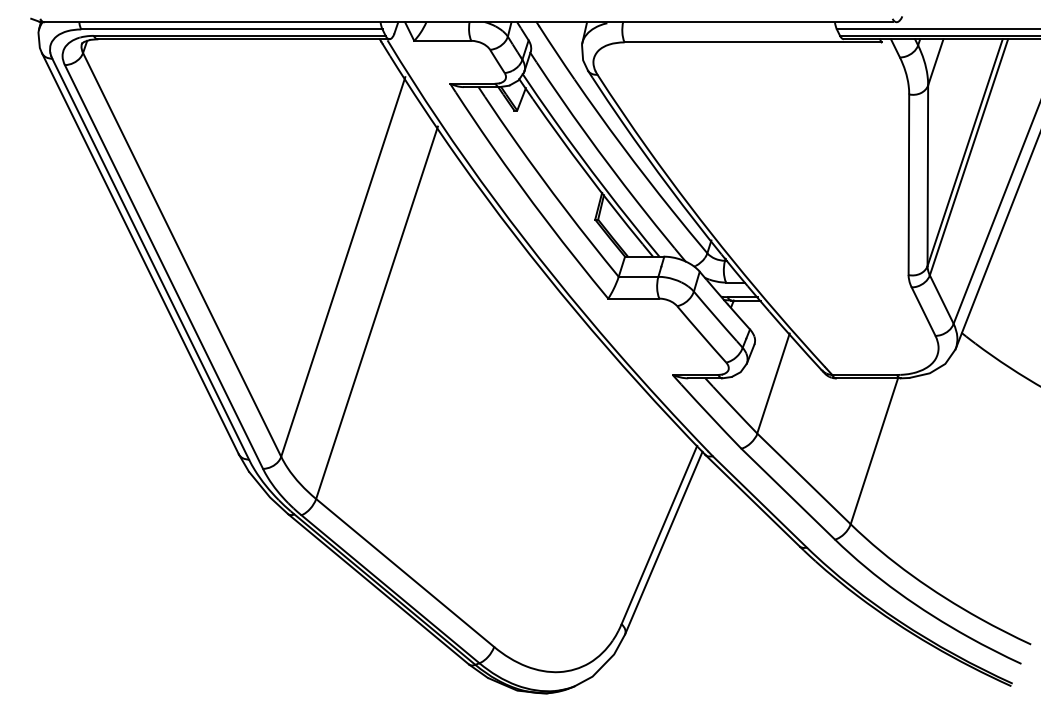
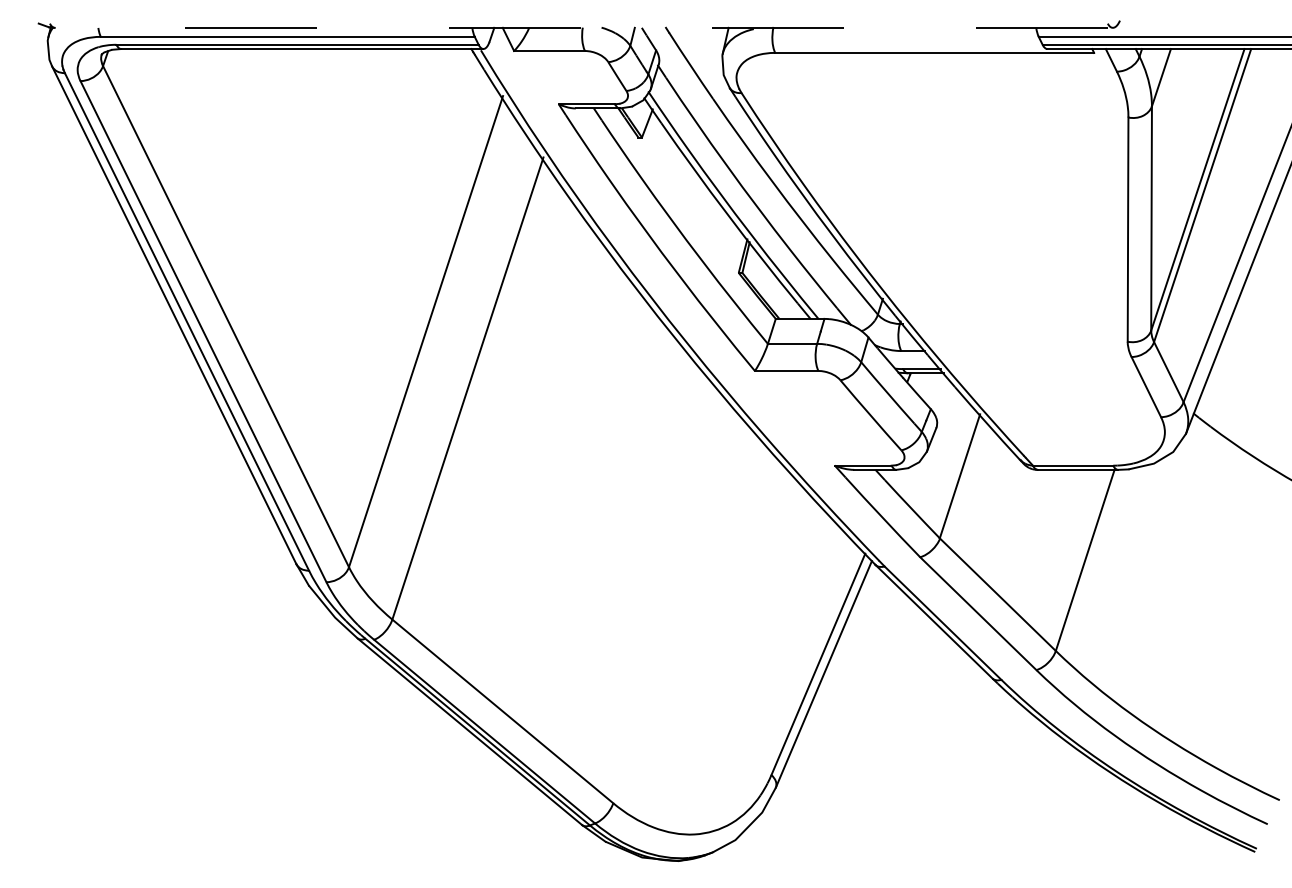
line: (468, 21) -> (581, 27), solid -> dashed

